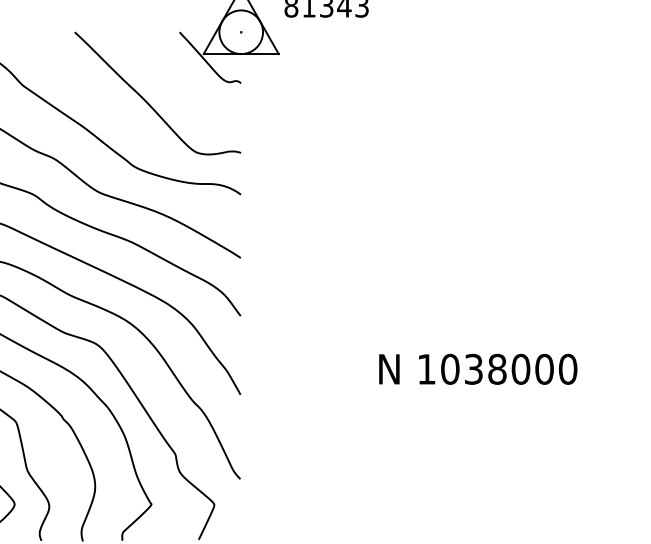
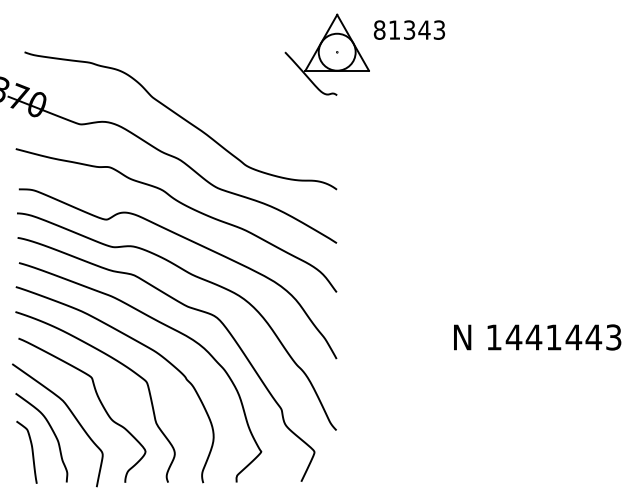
curve: (148, 102) -> (258, 111), removed
text: (508, 369) -> (563, 337), 1038000 -> 1441443

